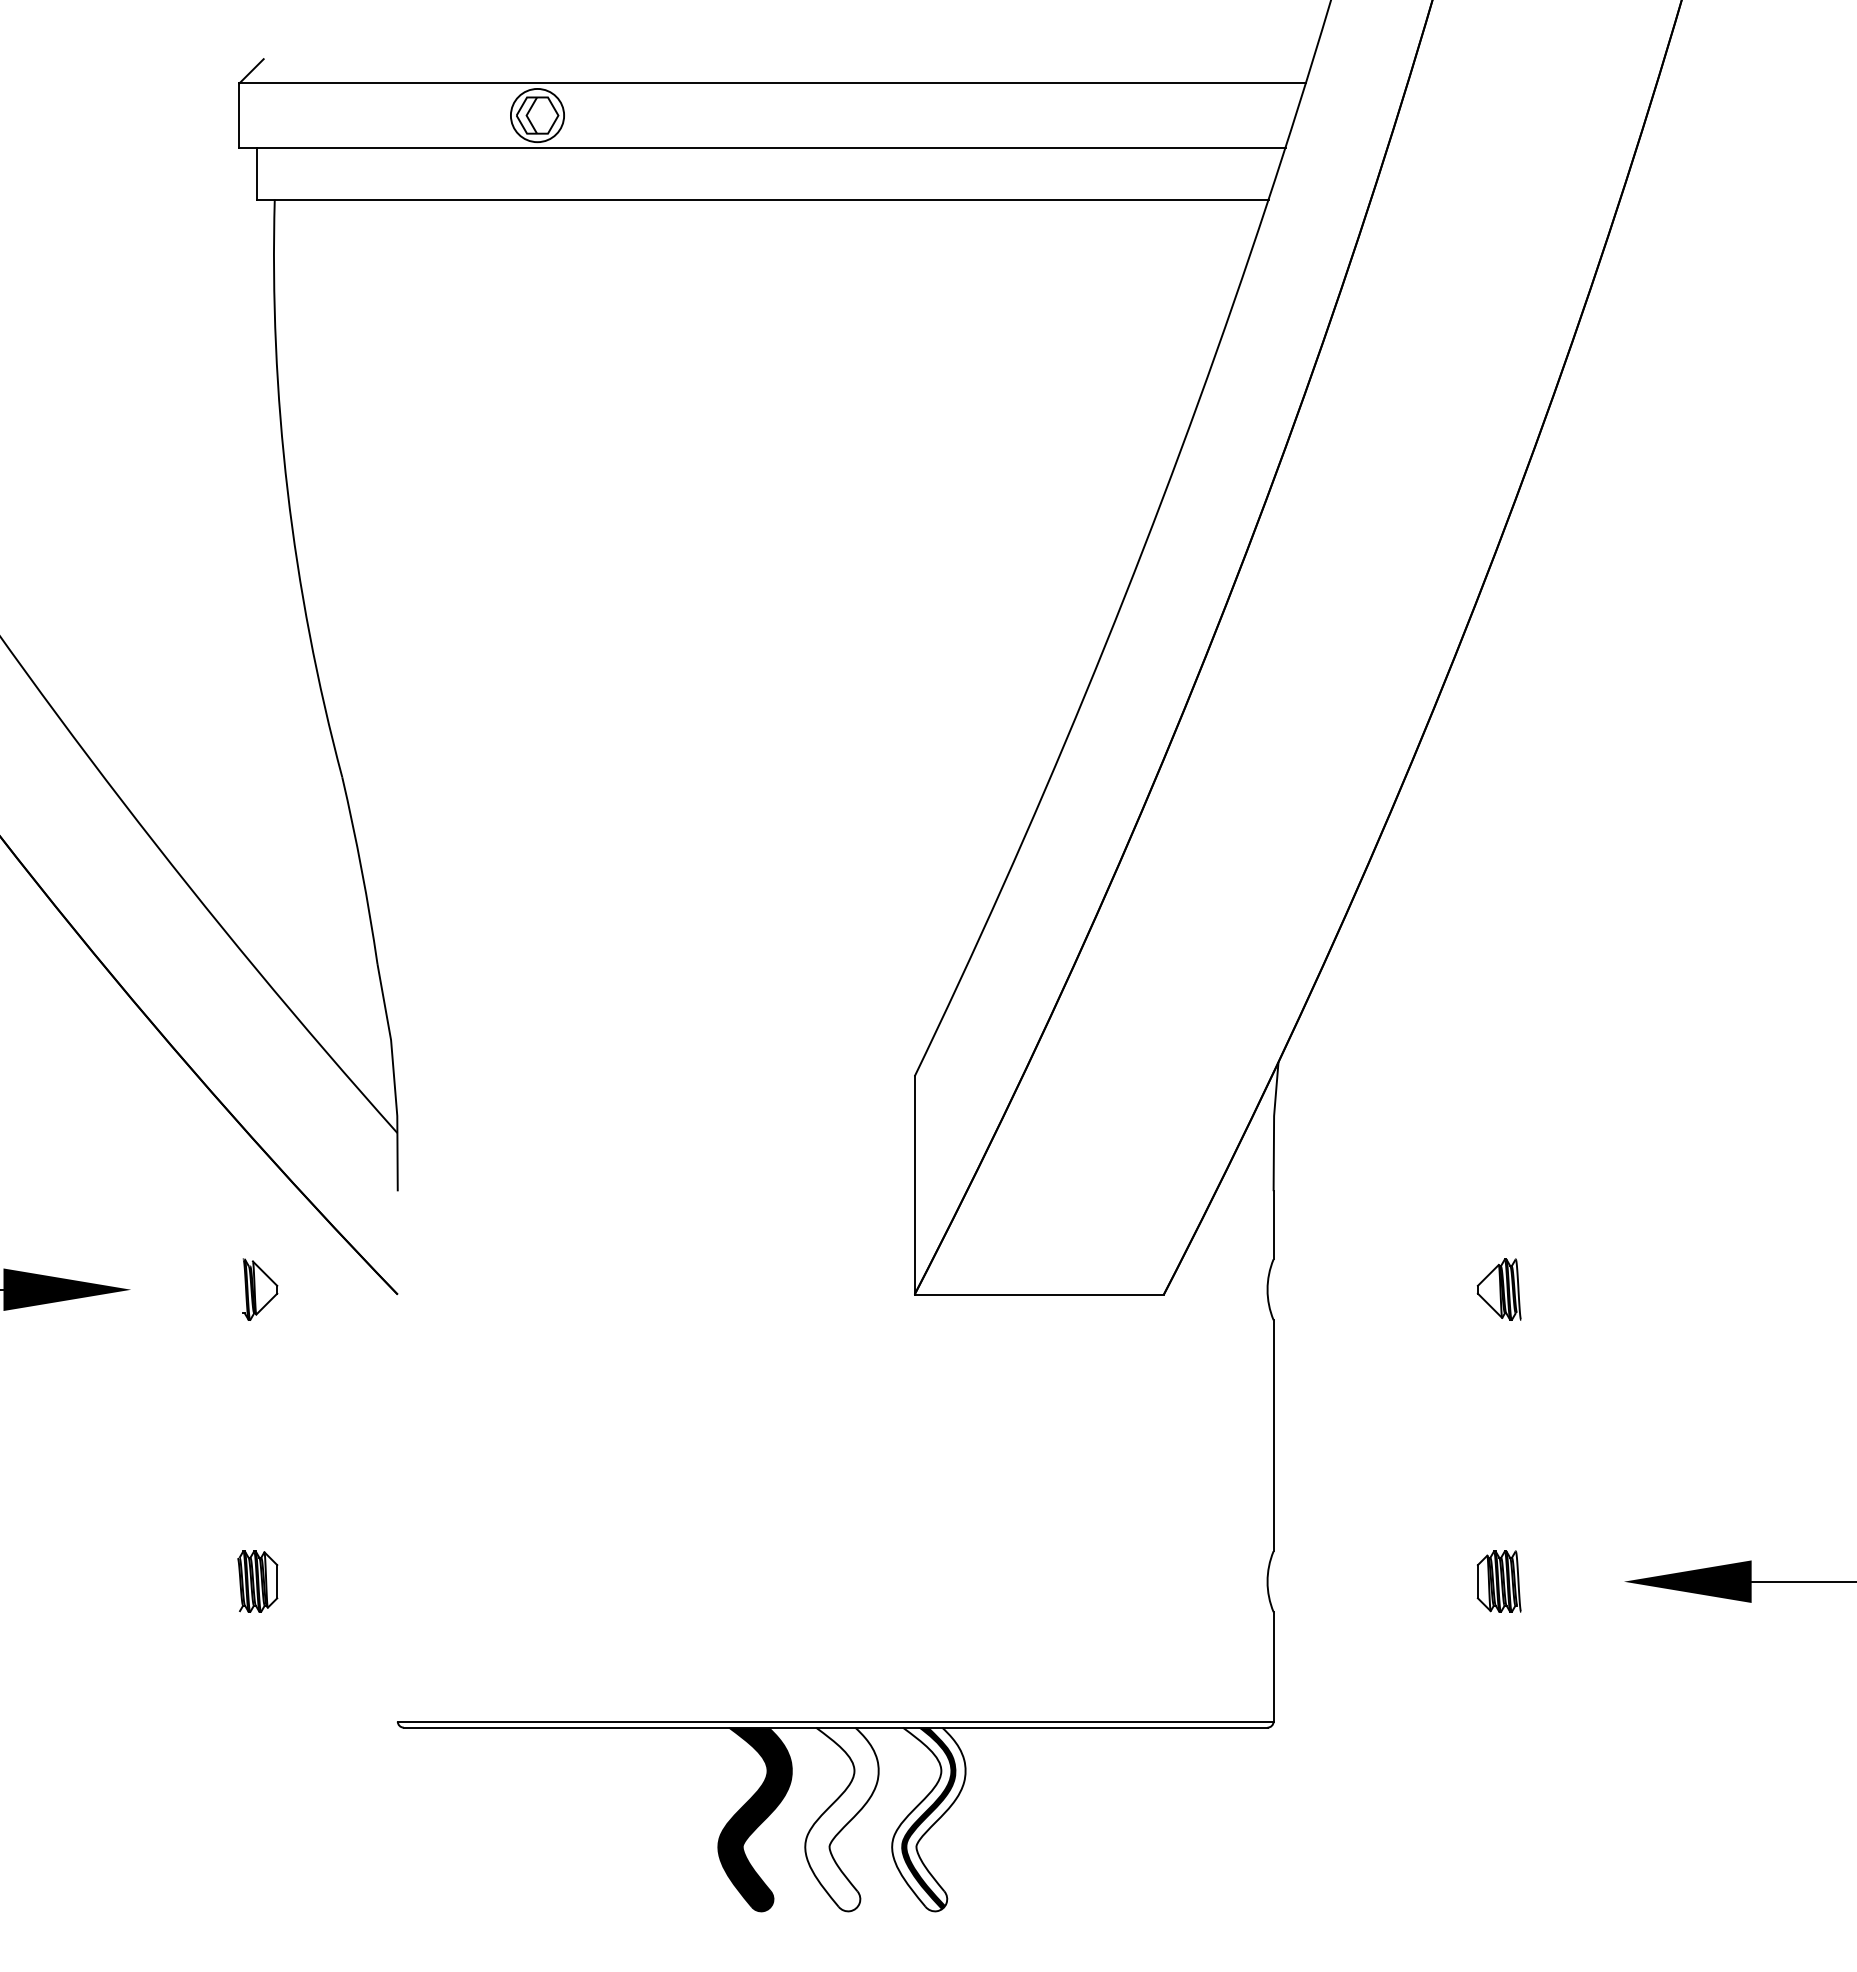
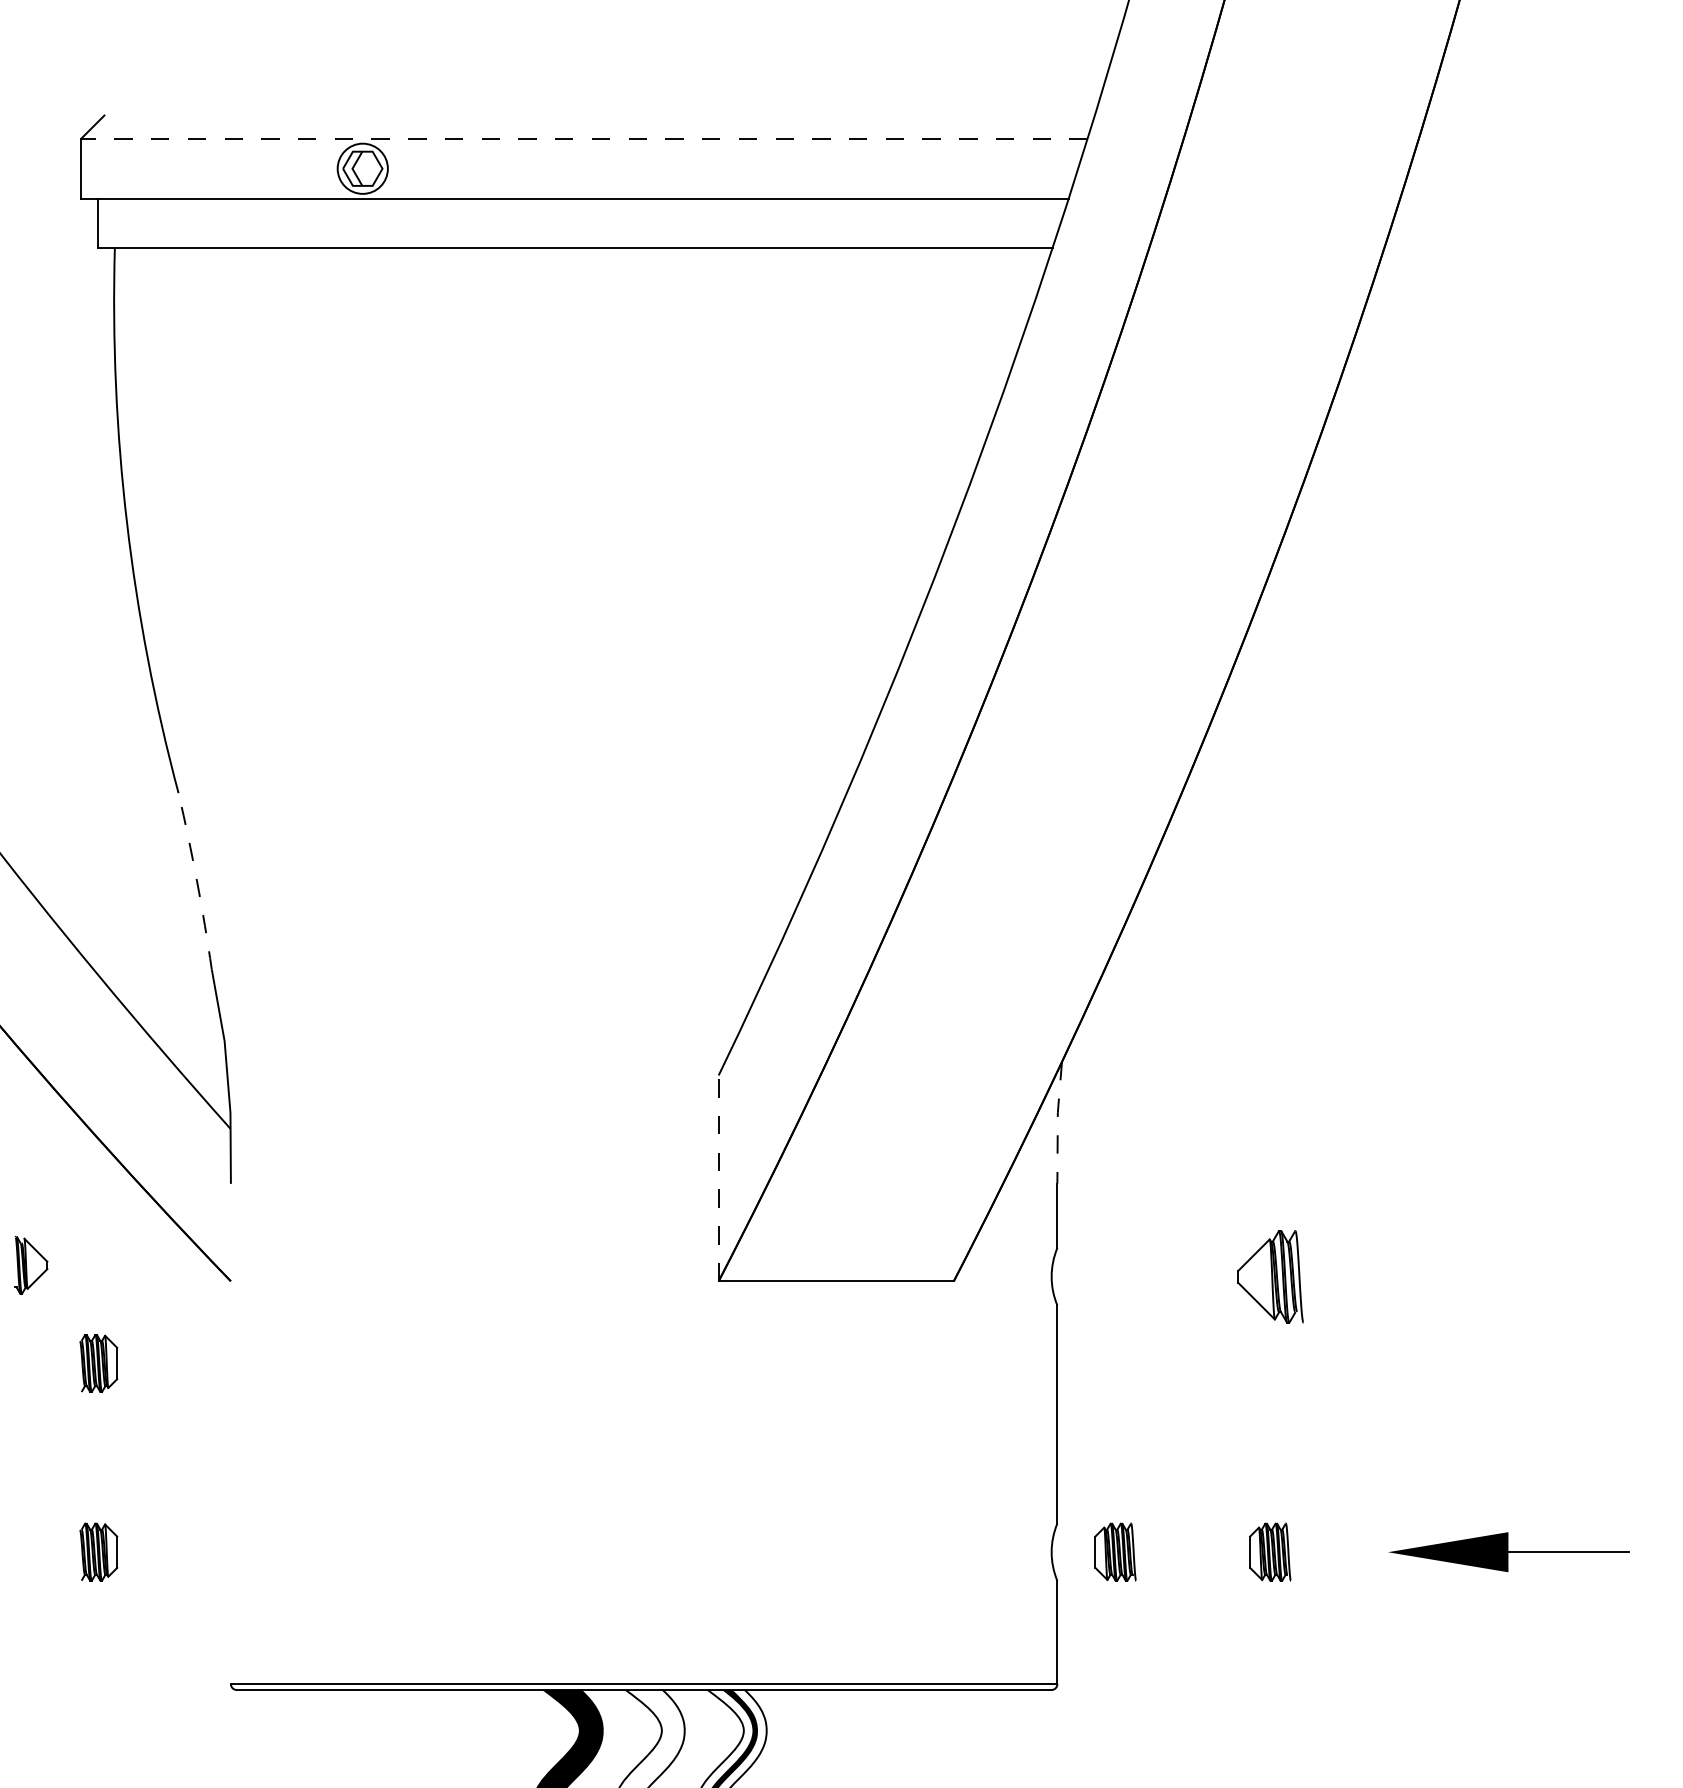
line: (772, 83) -> (584, 138), solid -> dashed
arc: (361, 870) -> (196, 881), solid -> dashed
line: (1274, 1125) -> (1058, 1121), solid -> dashed
line: (914, 1185) -> (718, 1178), solid -> dashed
part: (260, 1289) -> (31, 1265), moved
part: (1498, 1289) -> (1269, 1276), size x1.6
part: (257, 1381) -> (98, 1363), added
part: (1334, 1581) -> (1114, 1552), added

